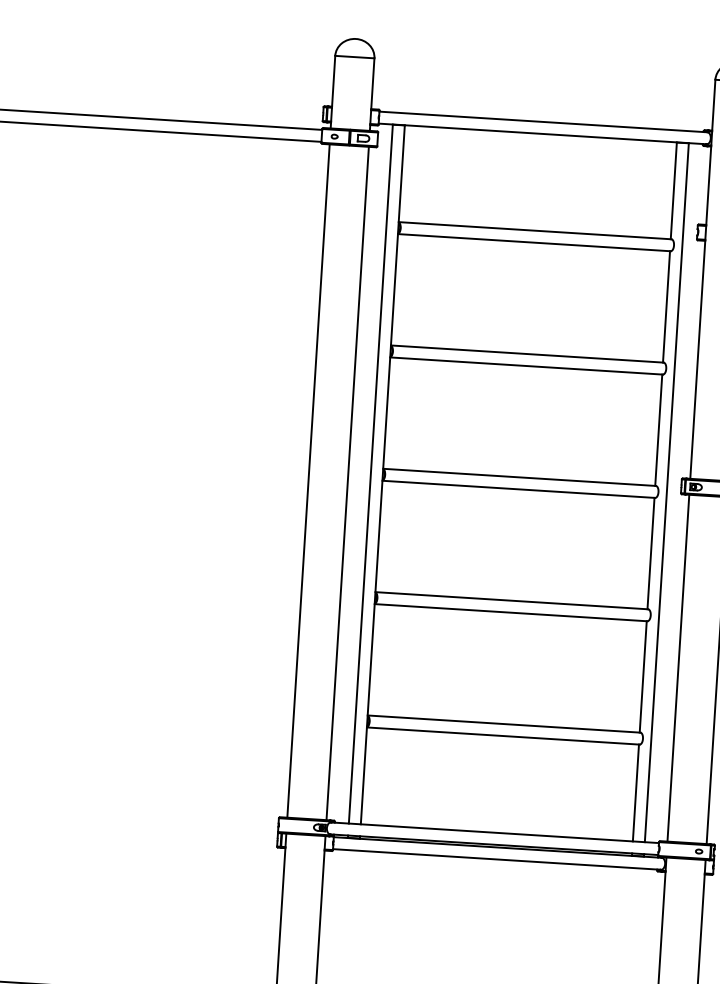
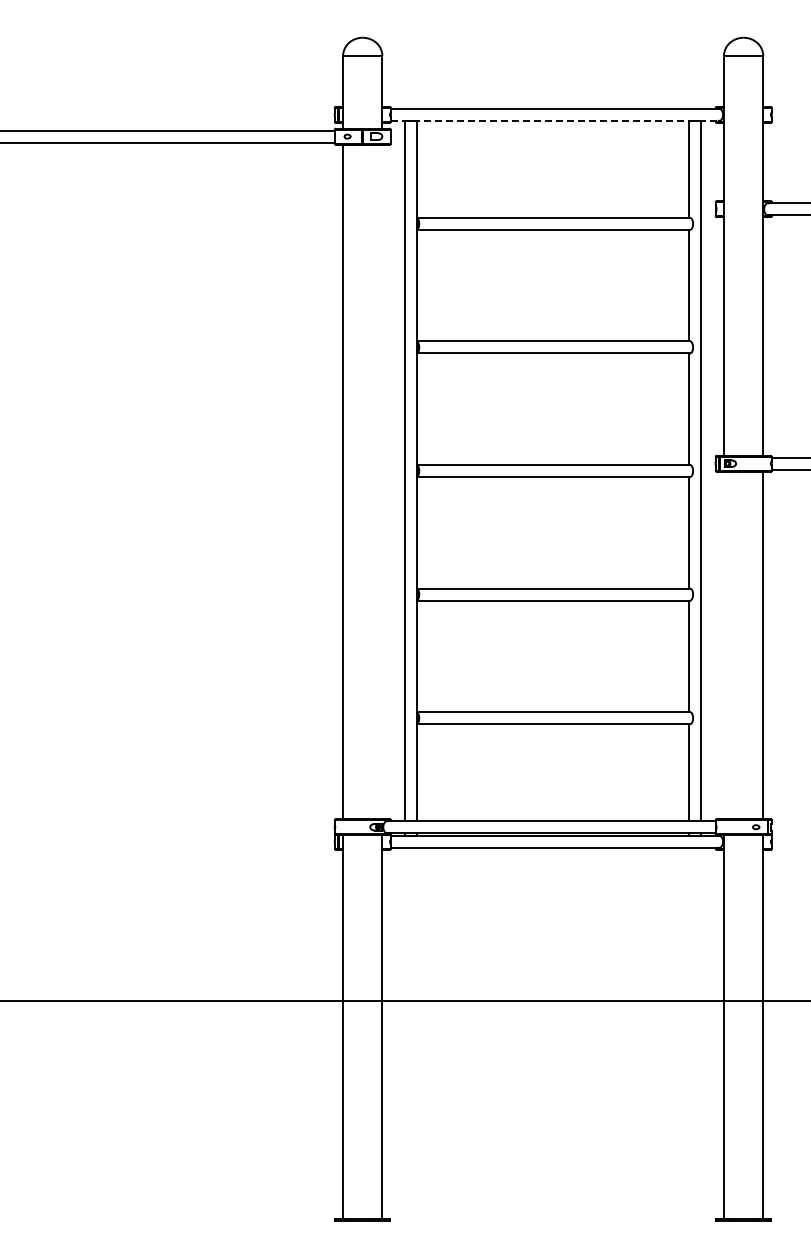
line: (543, 133) -> (555, 120), solid -> dashed
line: (347, 483) -> (382, 481), removed
line: (678, 668) -> (724, 645), removed

